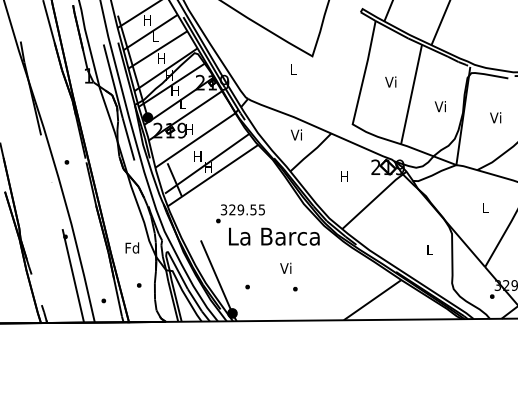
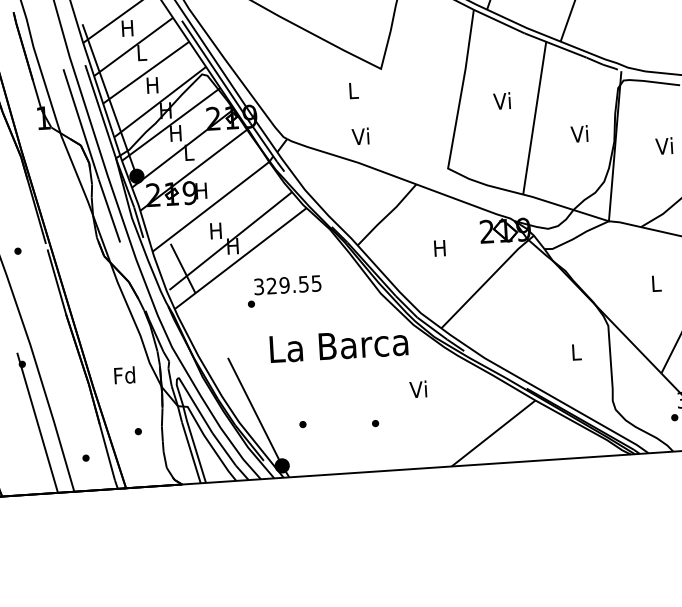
text: (296, 134) -> (360, 135), moved
text: (240, 213) -> (284, 290), moved
text: (285, 267) -> (417, 388), moved

